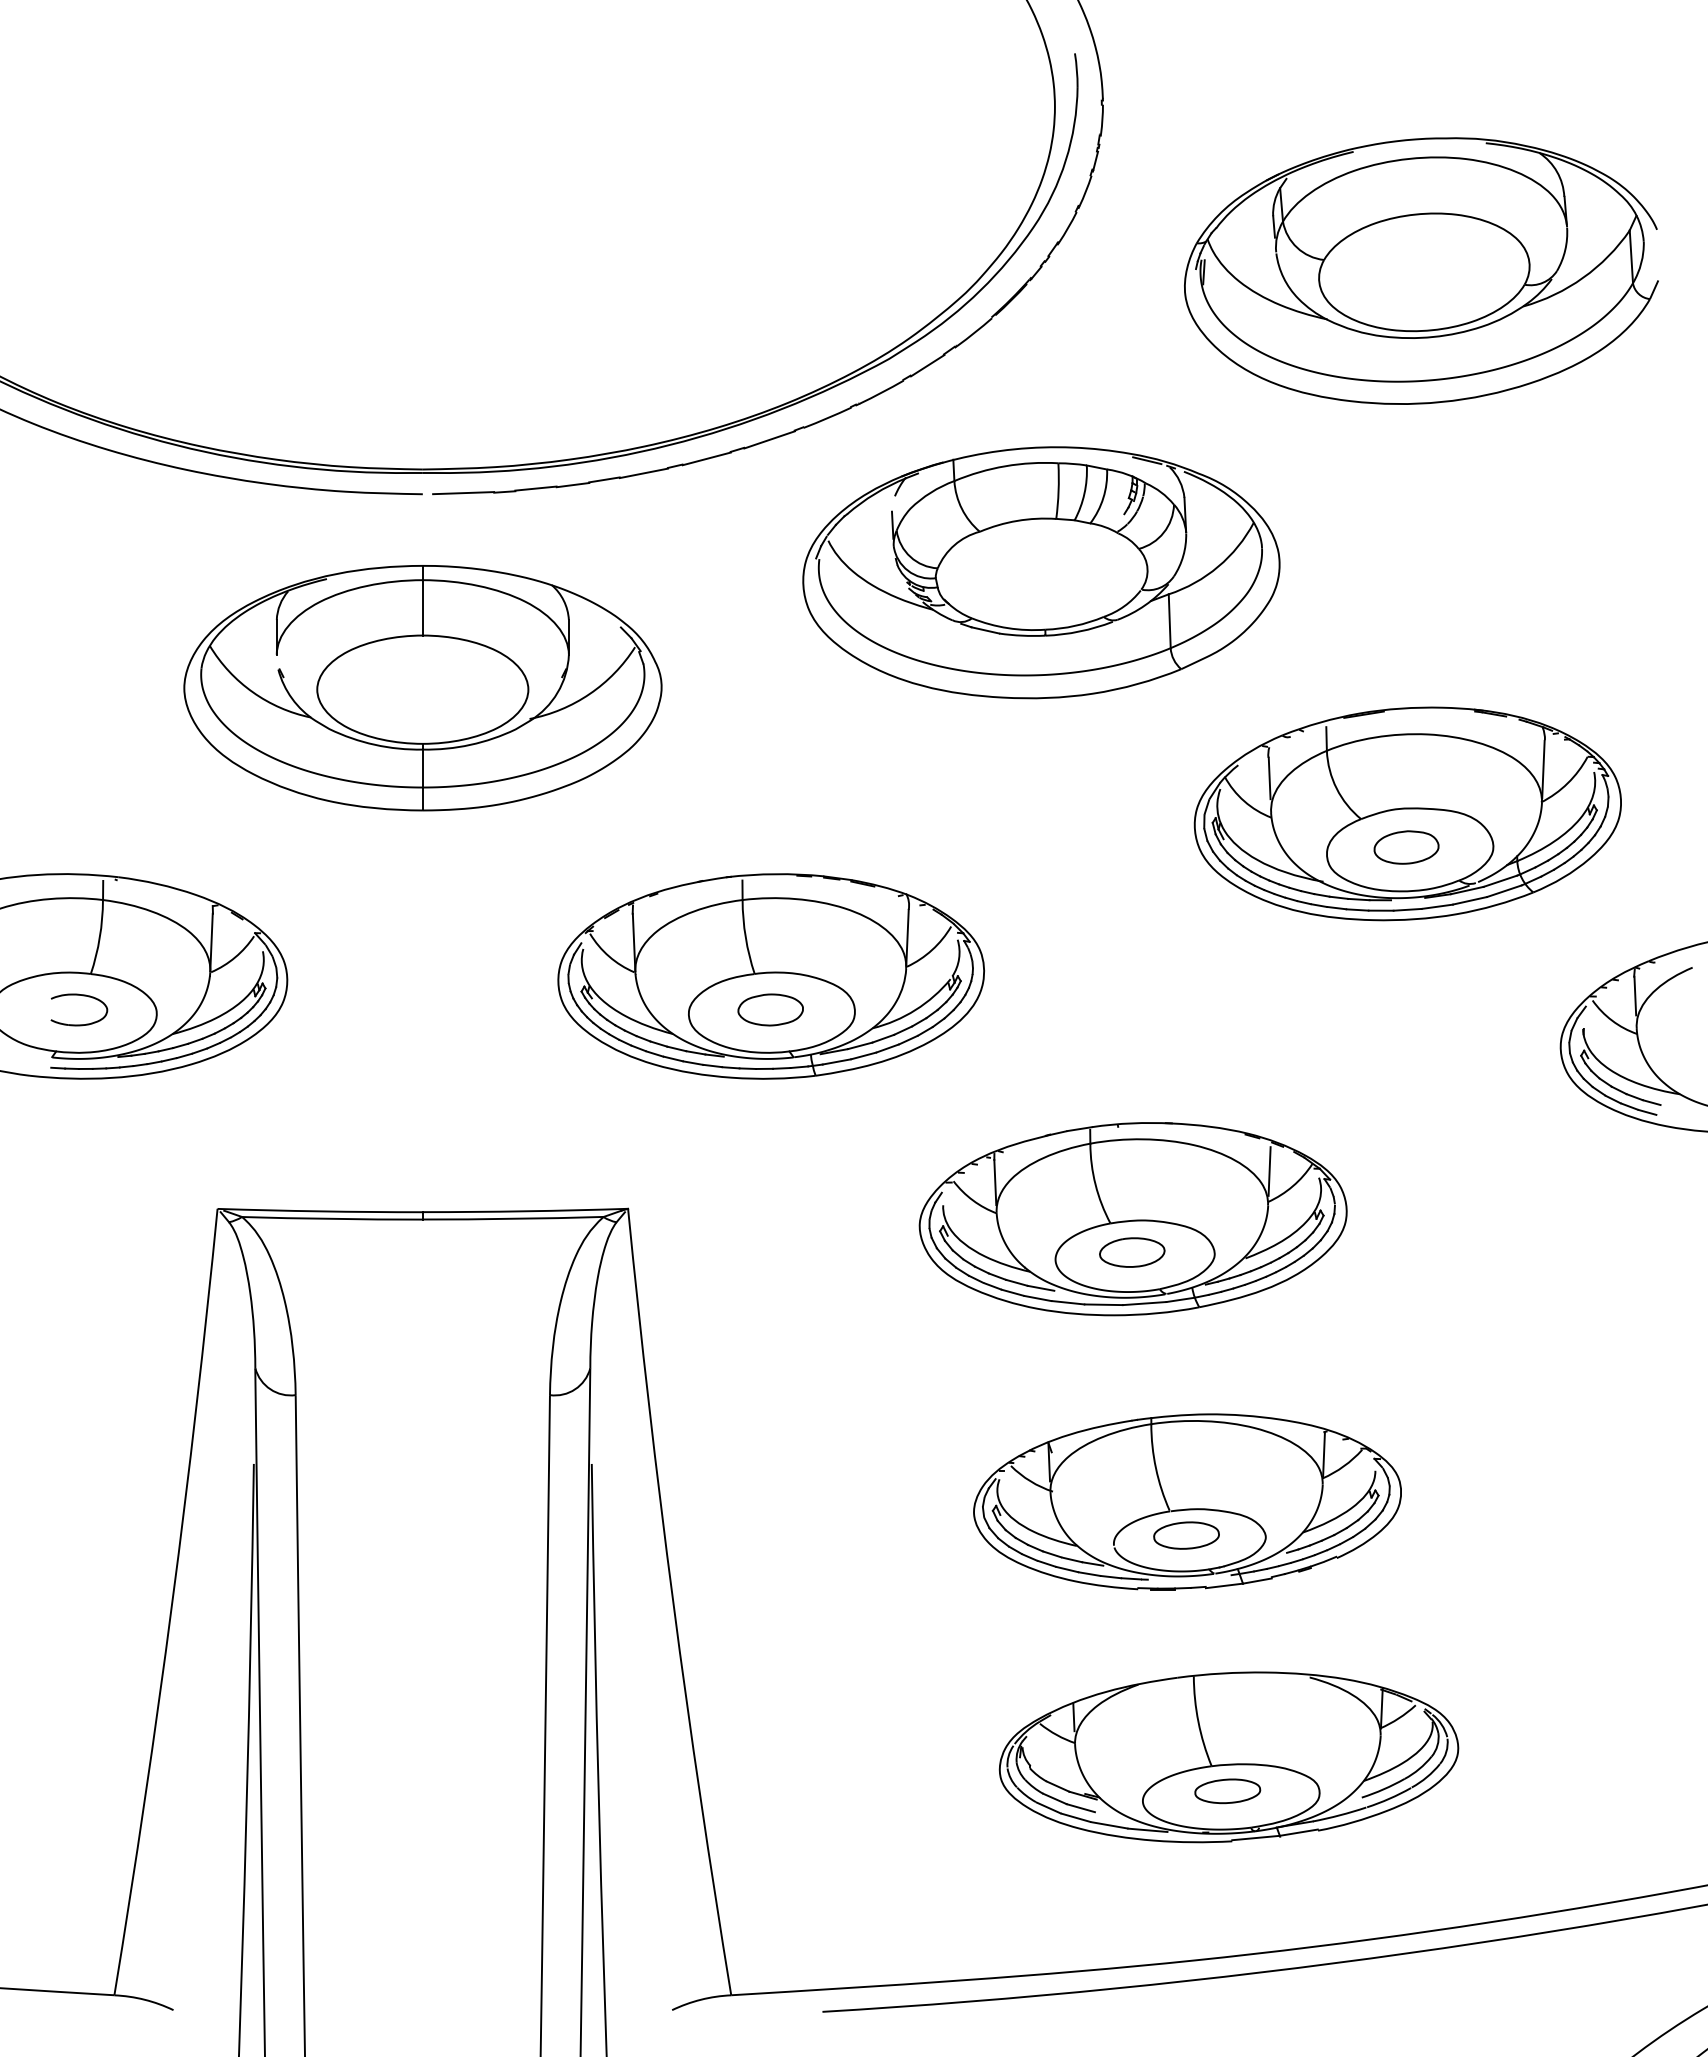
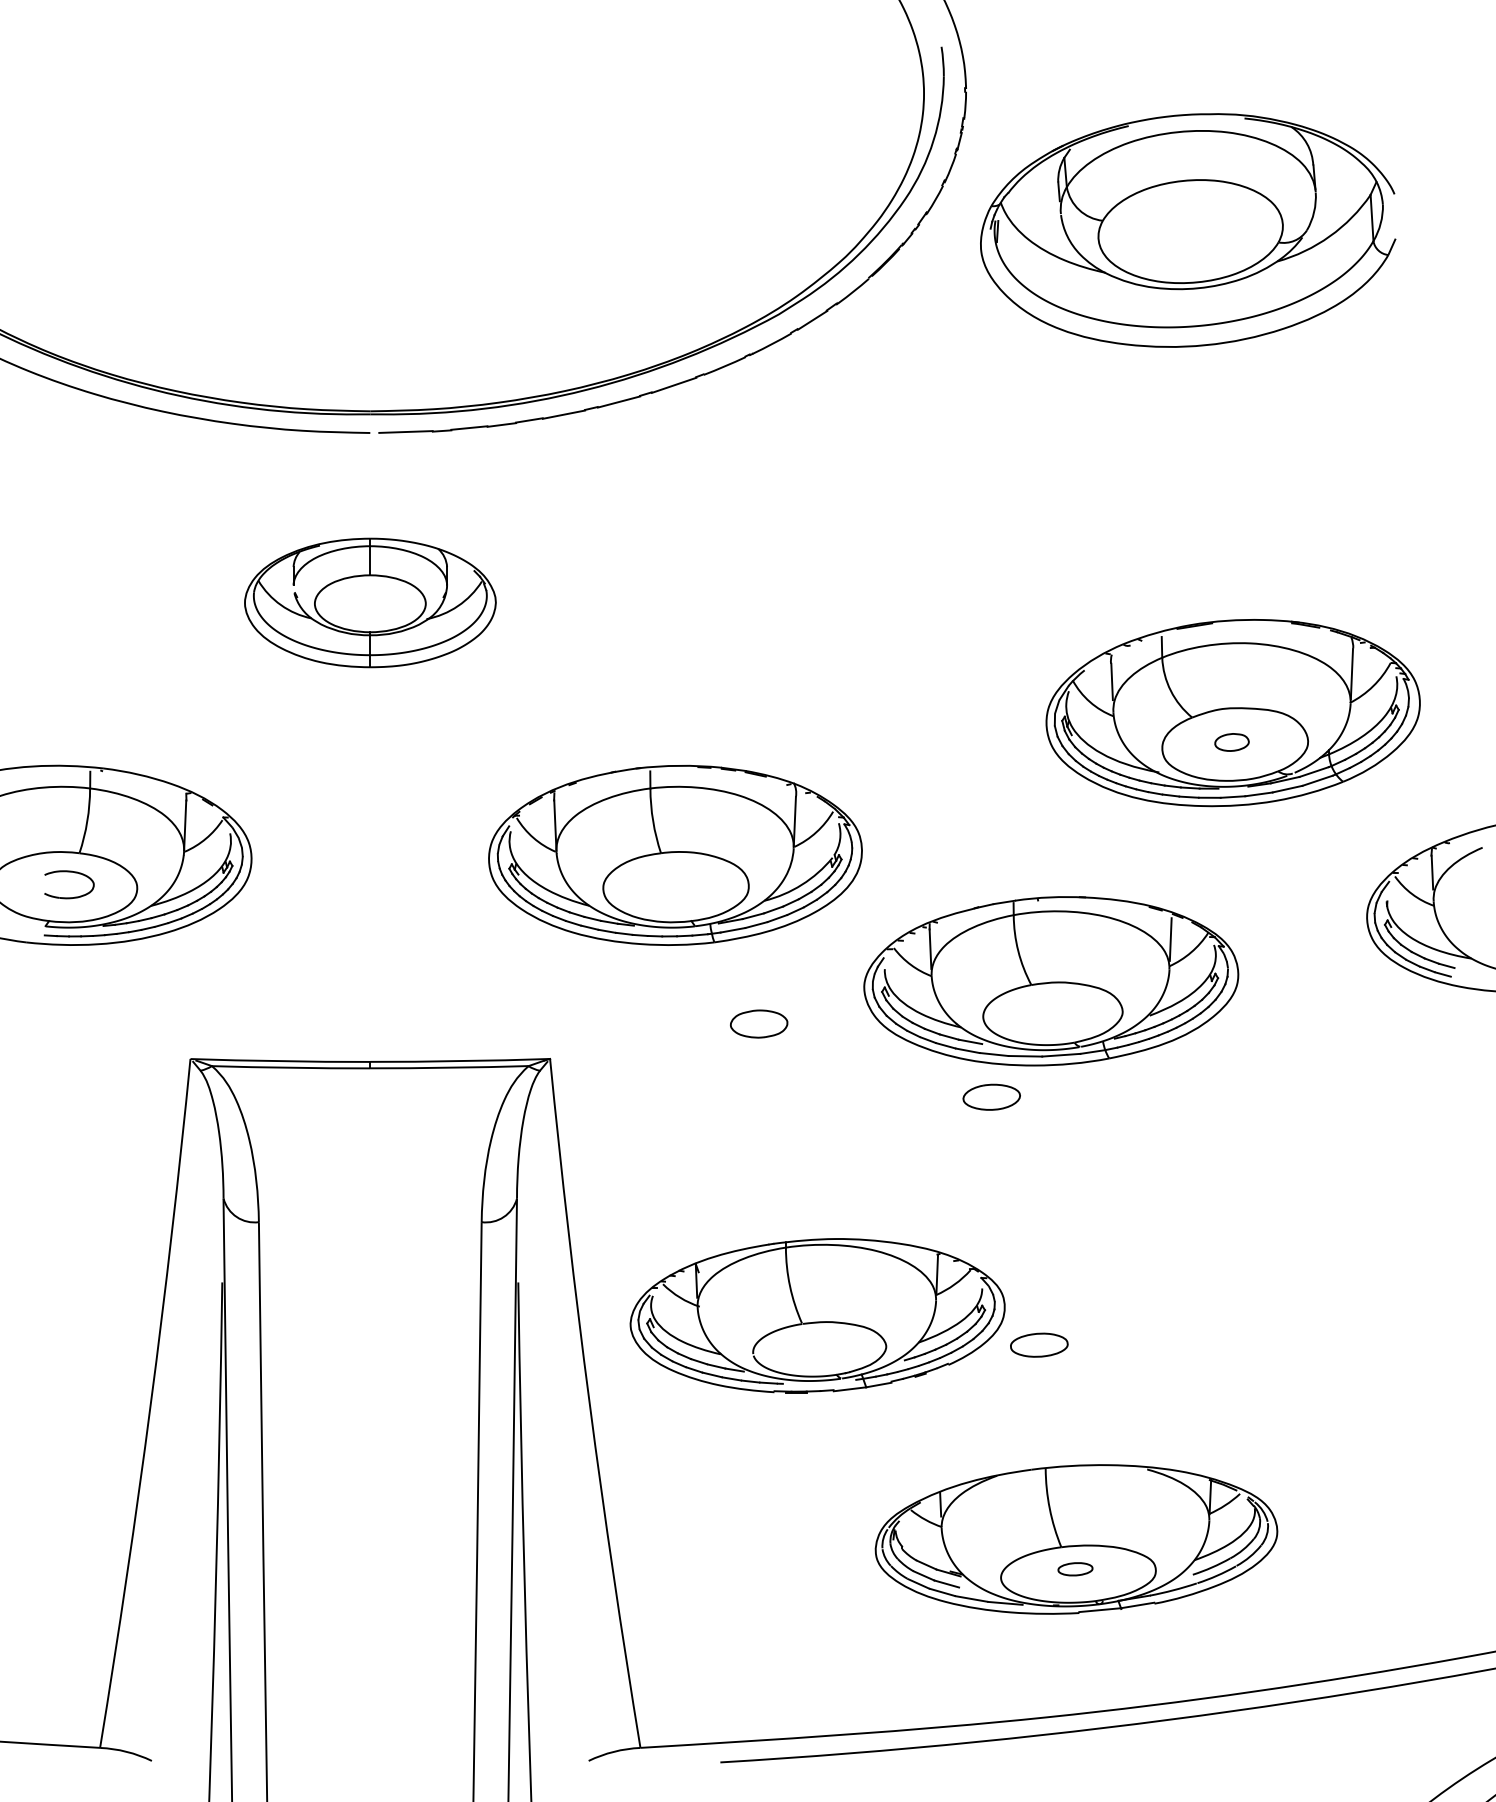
part: (1421, 270) -> (1188, 229), moved
part: (1041, 572) -> (912, 501), removed
part: (422, 688) -> (370, 603), size x0.6
part: (1406, 847) -> (1231, 742), size x0.6
part: (770, 1009) -> (758, 1023), moved
part: (1132, 1219) -> (1050, 981), moved
part: (1187, 1501) -> (817, 1315), moved
part: (1227, 1791) -> (1075, 1569), size x0.6

